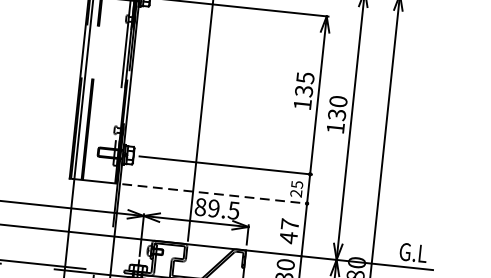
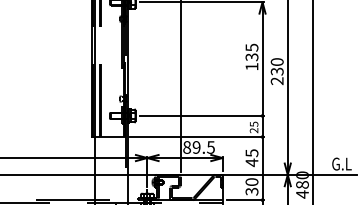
text: (334, 128) -> (276, 81), 130 -> 230
line: (216, 194) -> (197, 137), dashed -> solid
text: (289, 224) -> (251, 153), 47 -> 45

